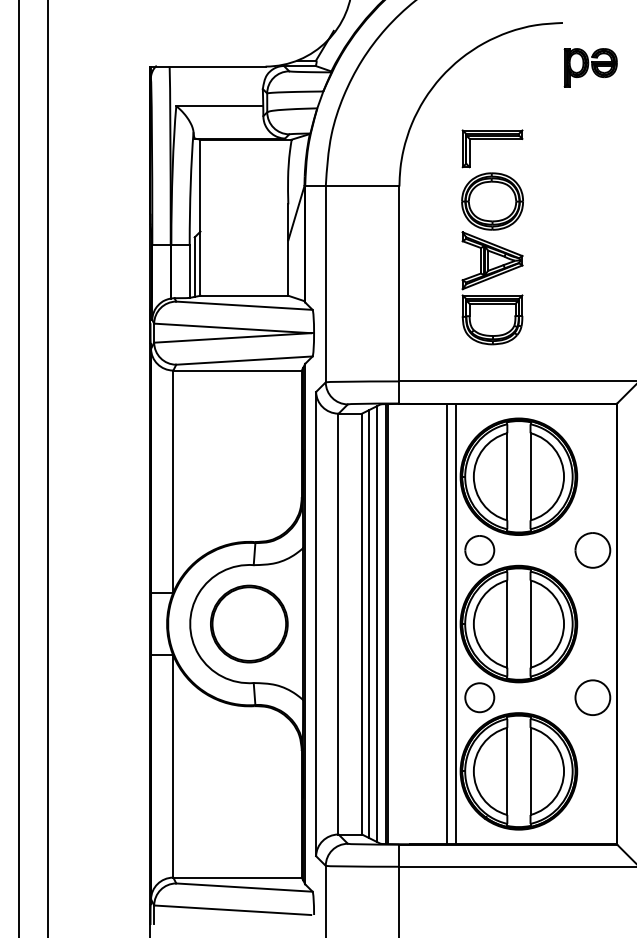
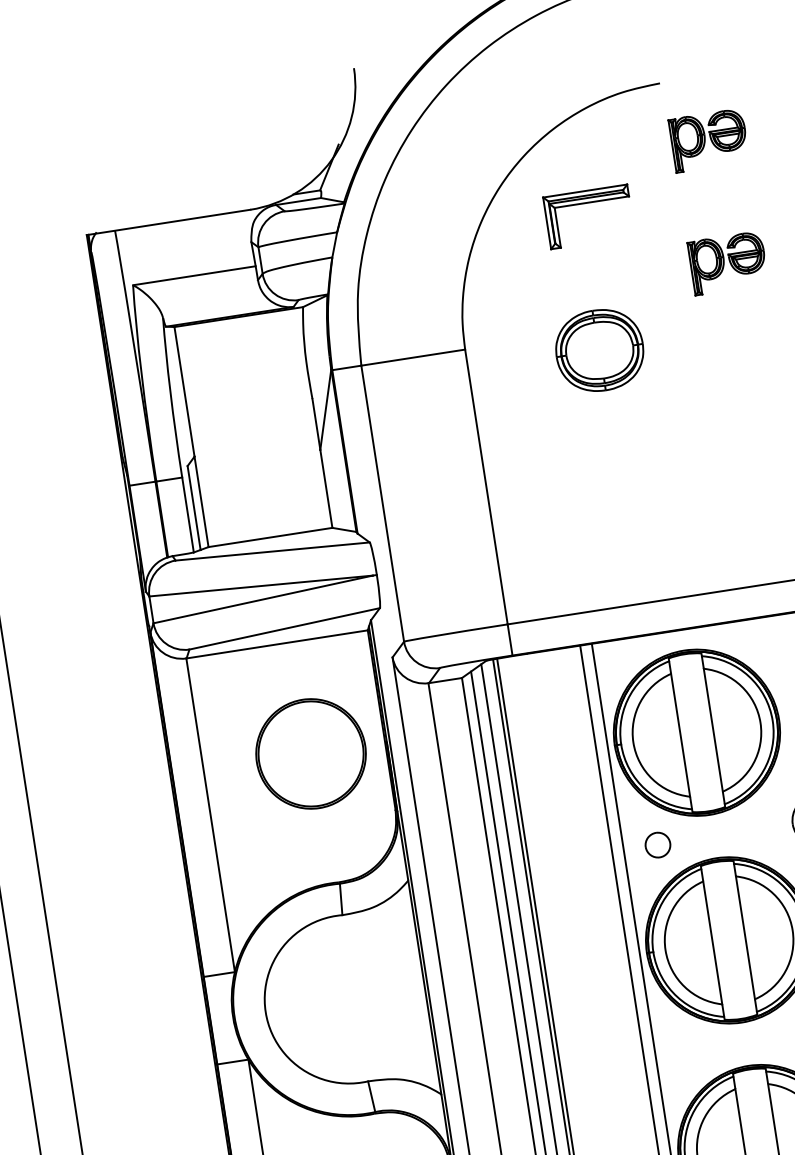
part: (492, 139) -> (587, 203), moved
part: (590, 154) -> (727, 262), added
part: (492, 295) -> (620, 482), removed
part: (479, 550) -> (657, 845), size x0.6
part: (249, 623) -> (311, 753), moved
circle: (479, 697) -> (689, 1052), removed

